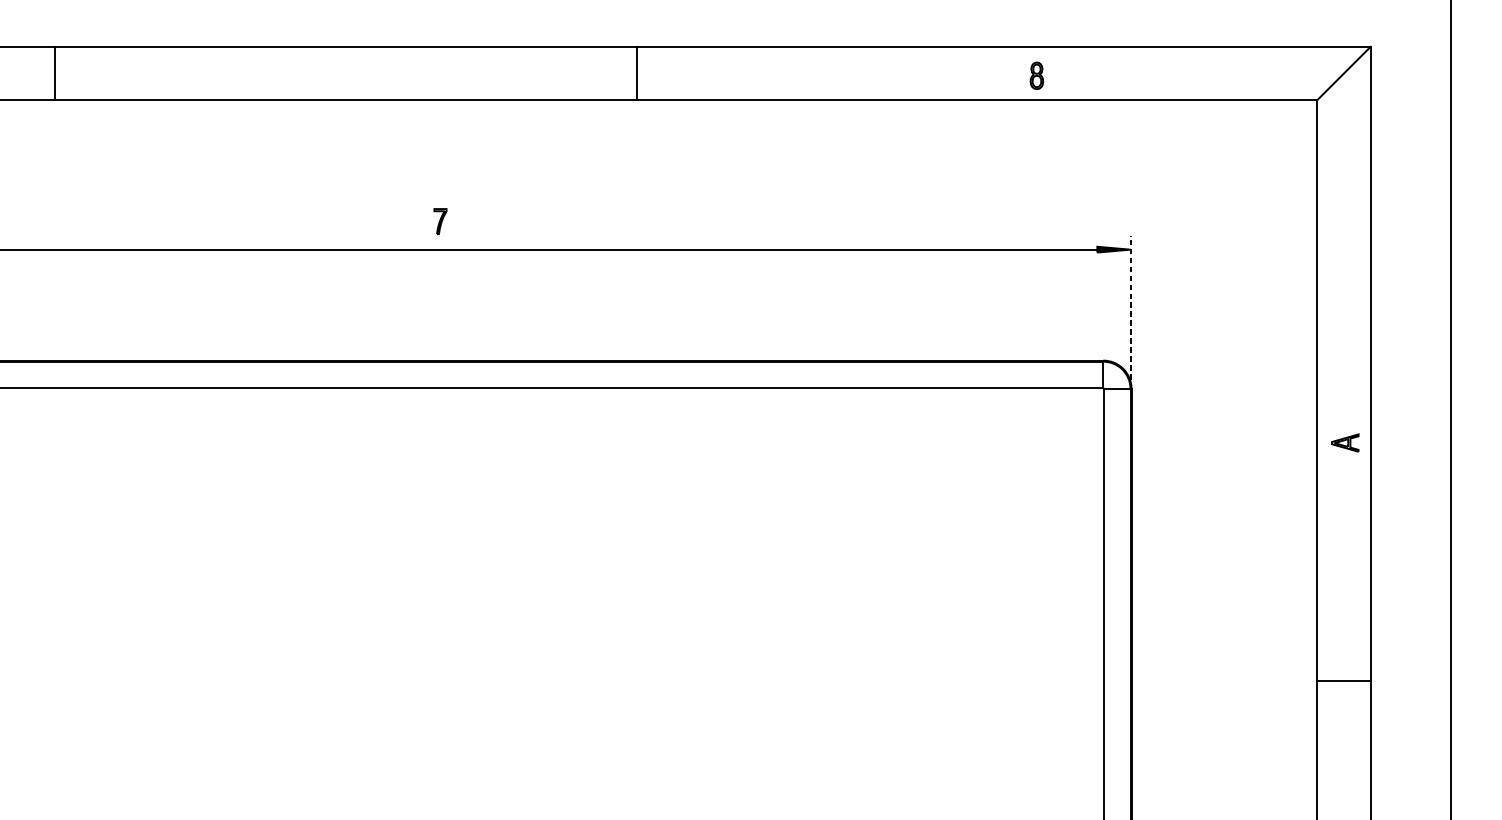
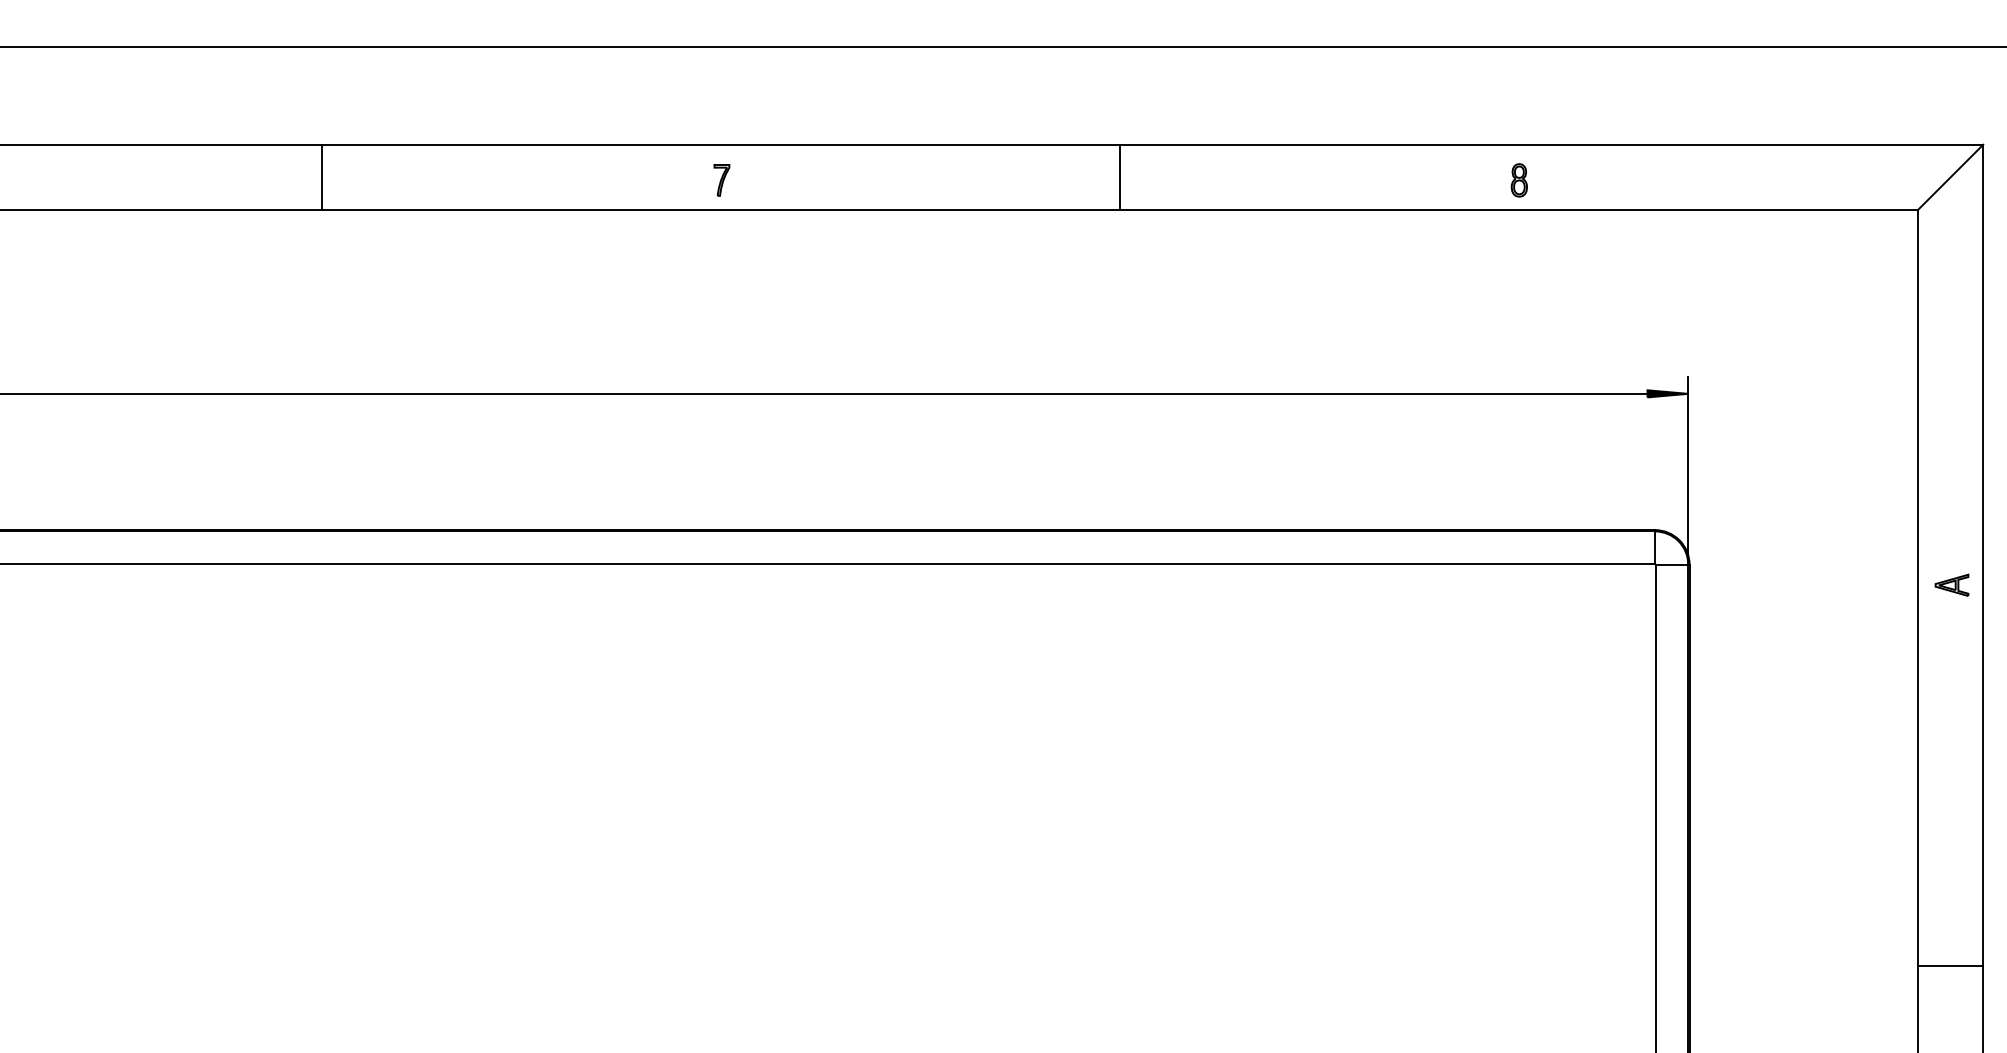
line: (54, 73) -> (322, 177), moved
line: (636, 73) -> (1119, 177), moved
part: (1036, 75) -> (1518, 180), moved
part: (440, 221) -> (721, 180), moved
line: (1130, 312) -> (1688, 471), dashed -> solid
part: (1344, 442) -> (1951, 584), moved
line: (1344, 680) -> (1950, 965), moved

